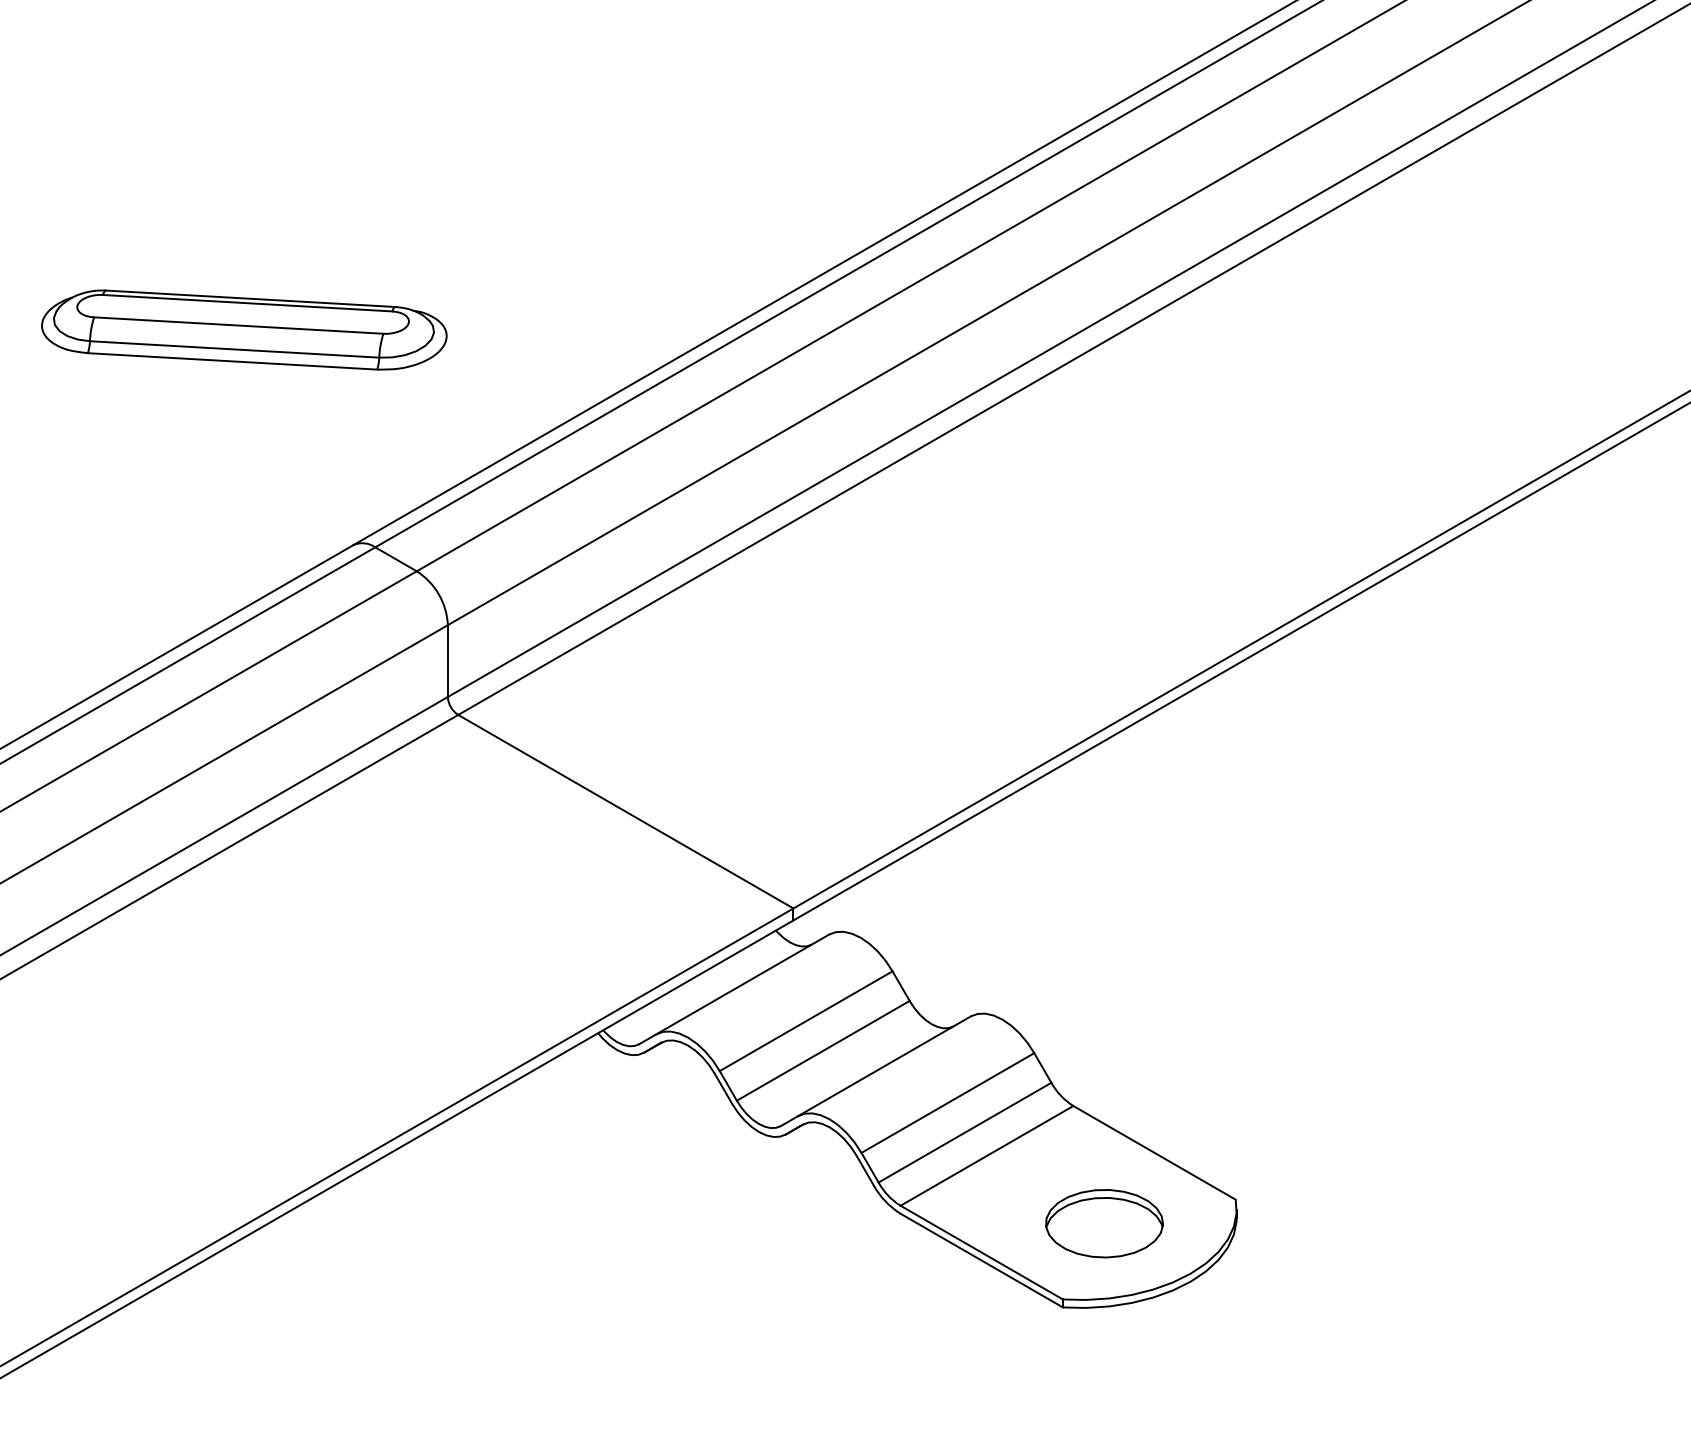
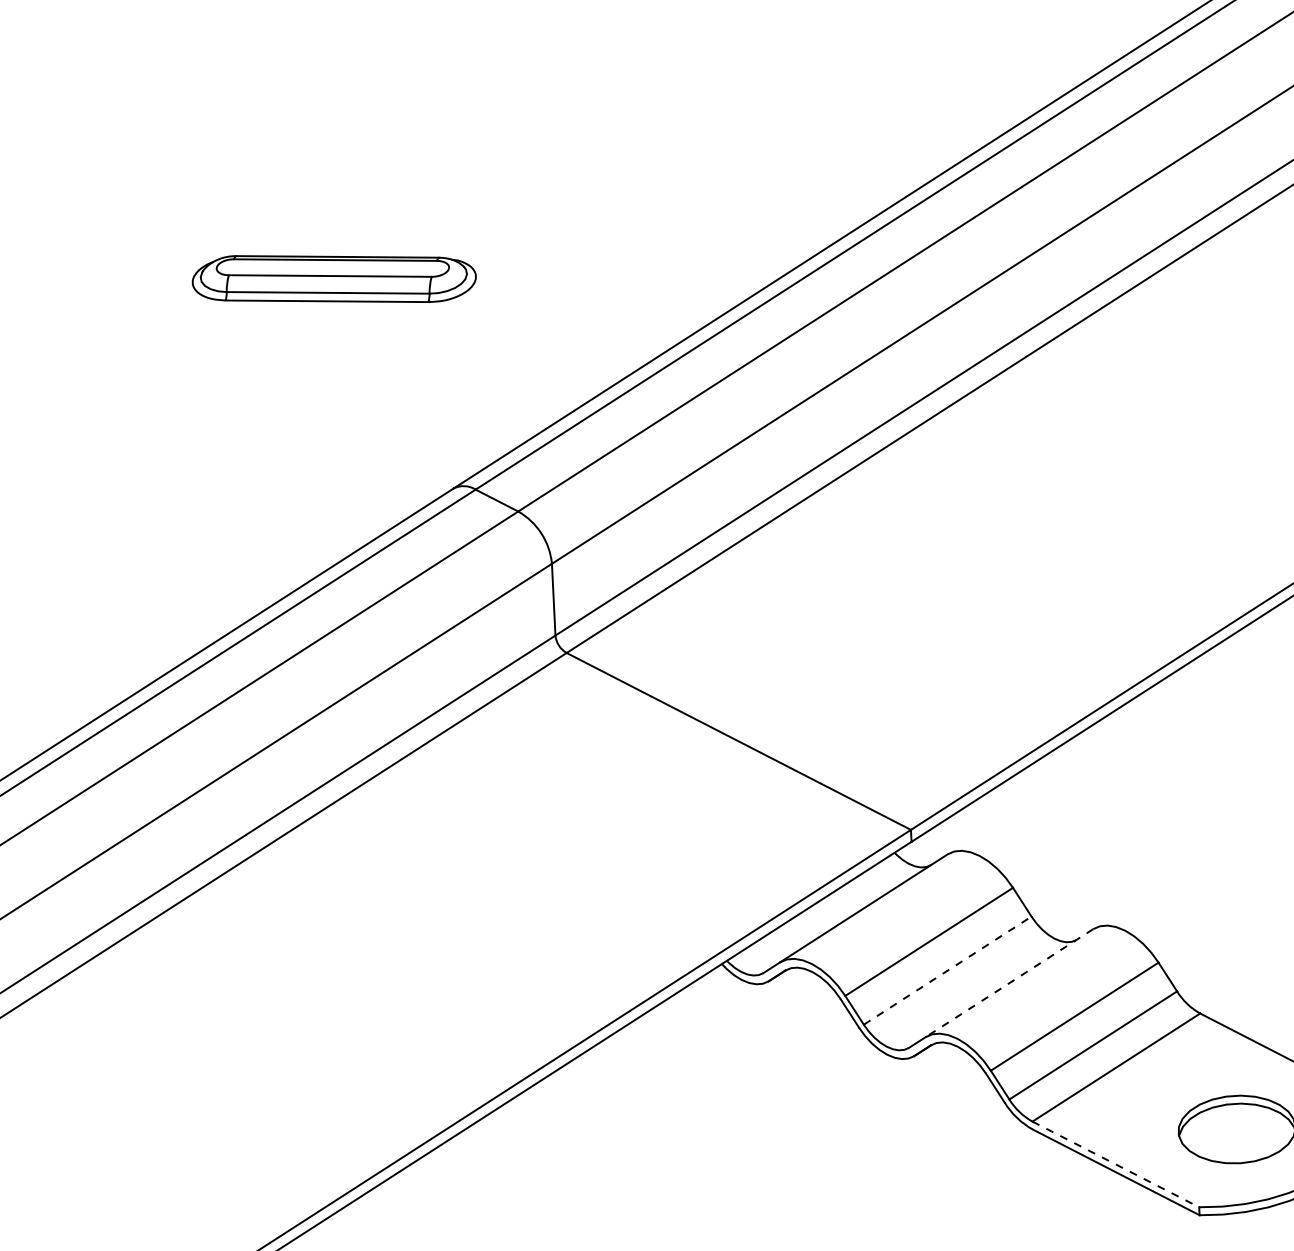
part: (244, 329) -> (334, 278), size x0.7
line: (823, 1050) -> (947, 970), solid -> dashed
line: (884, 1066) -> (1009, 983), solid -> dashed
line: (981, 1252) -> (1115, 1164), solid -> dashed

